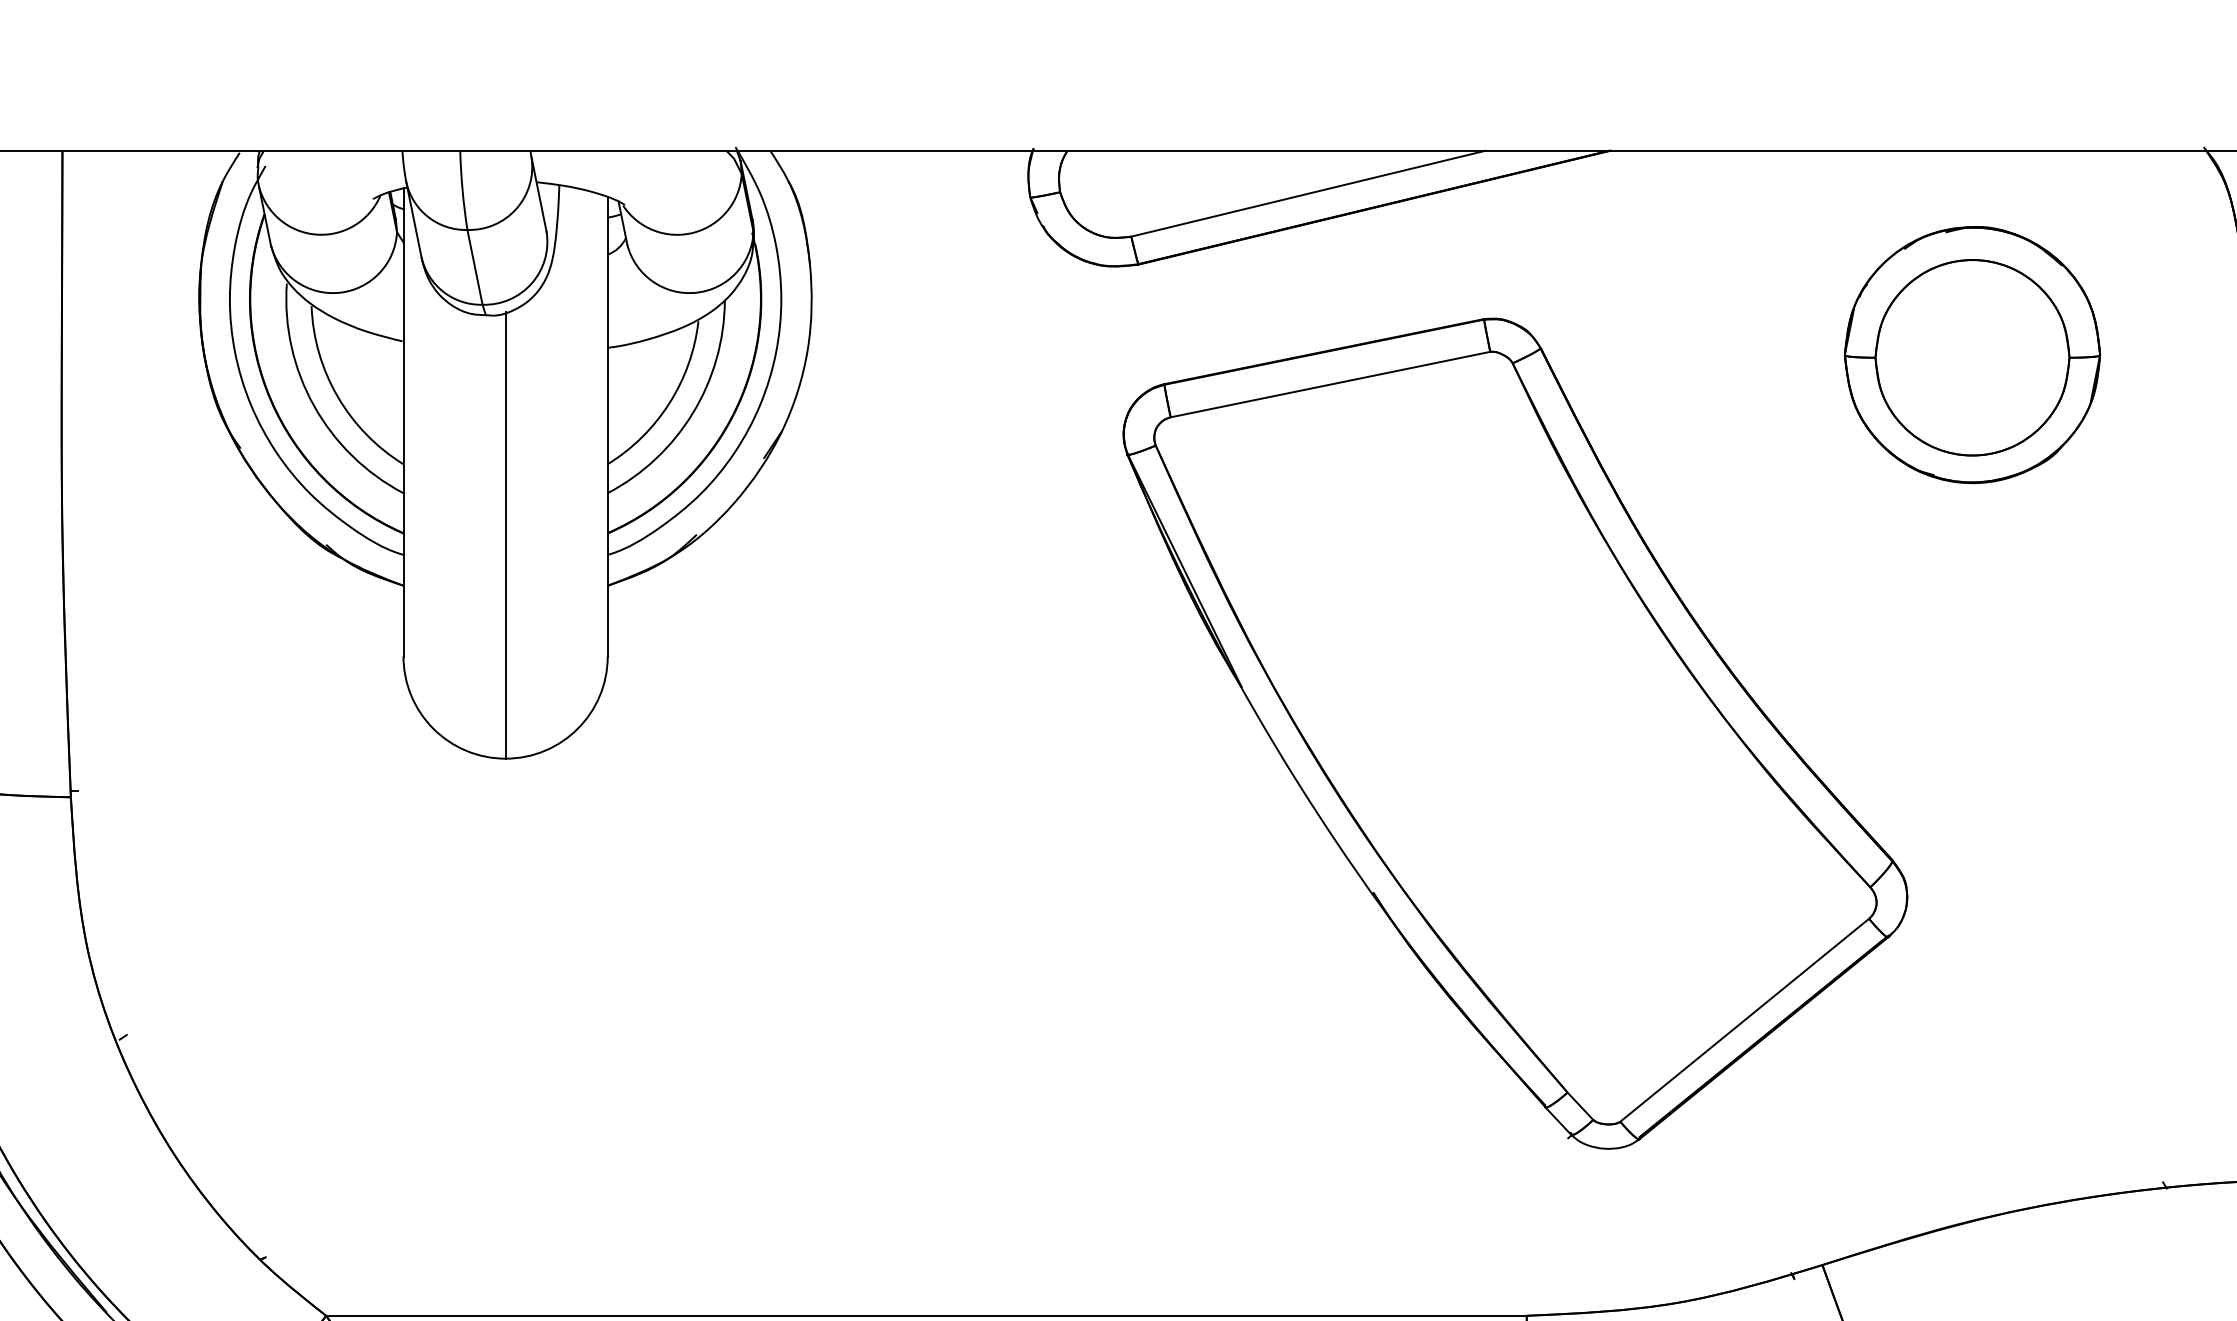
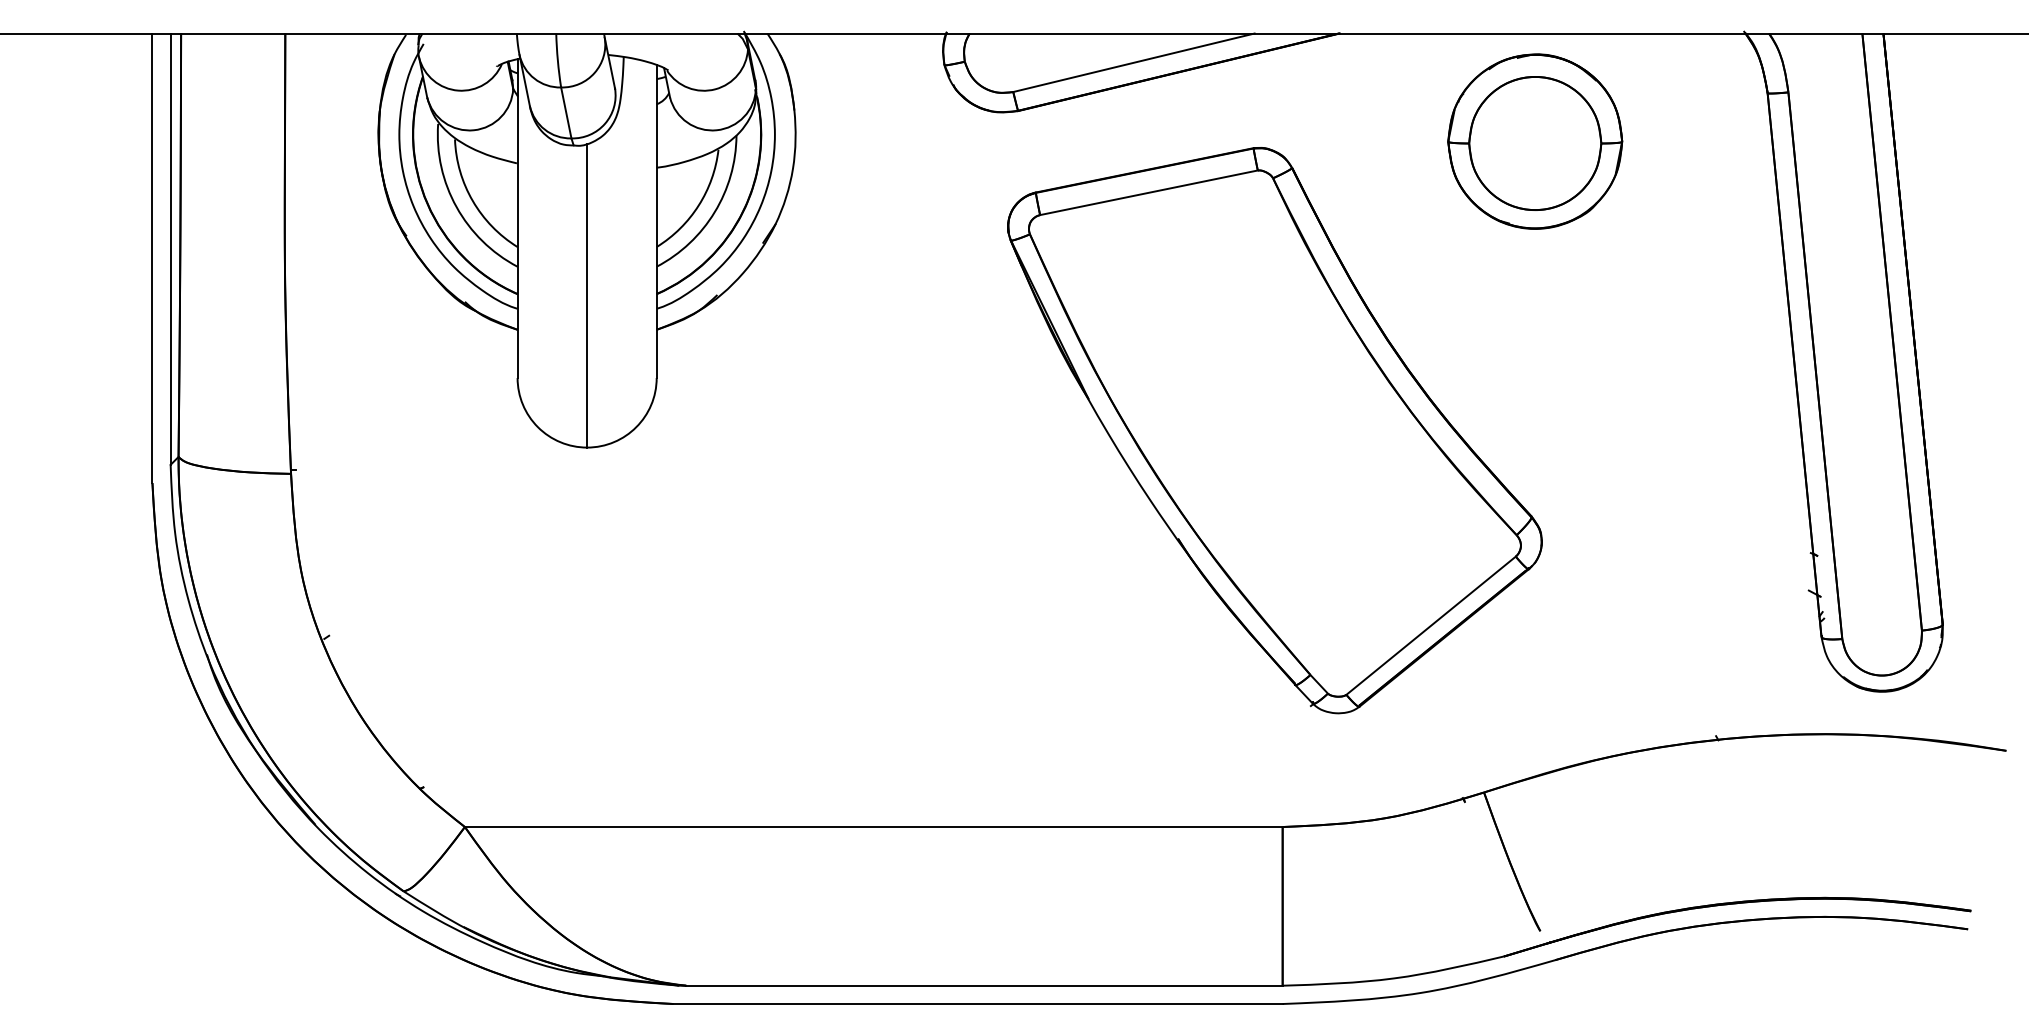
part: (1972, 354) -> (1535, 141), moved

